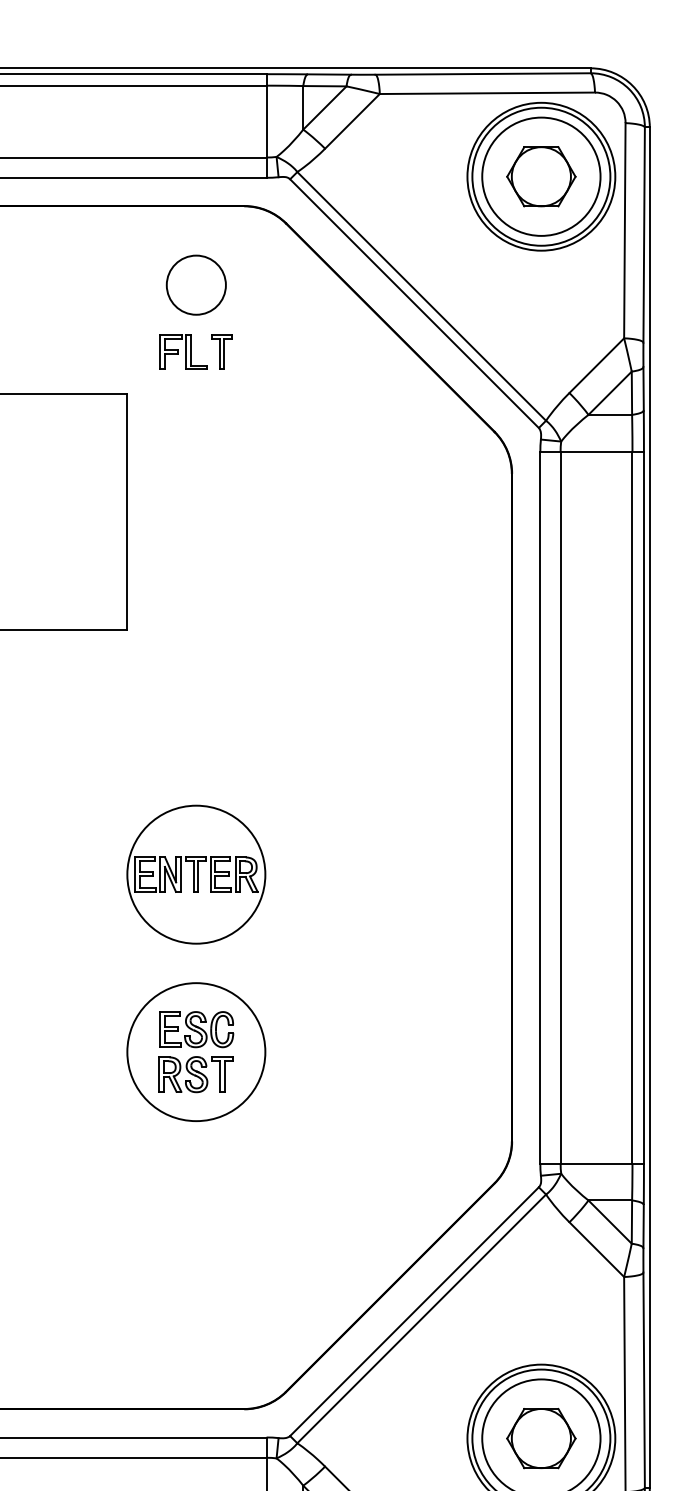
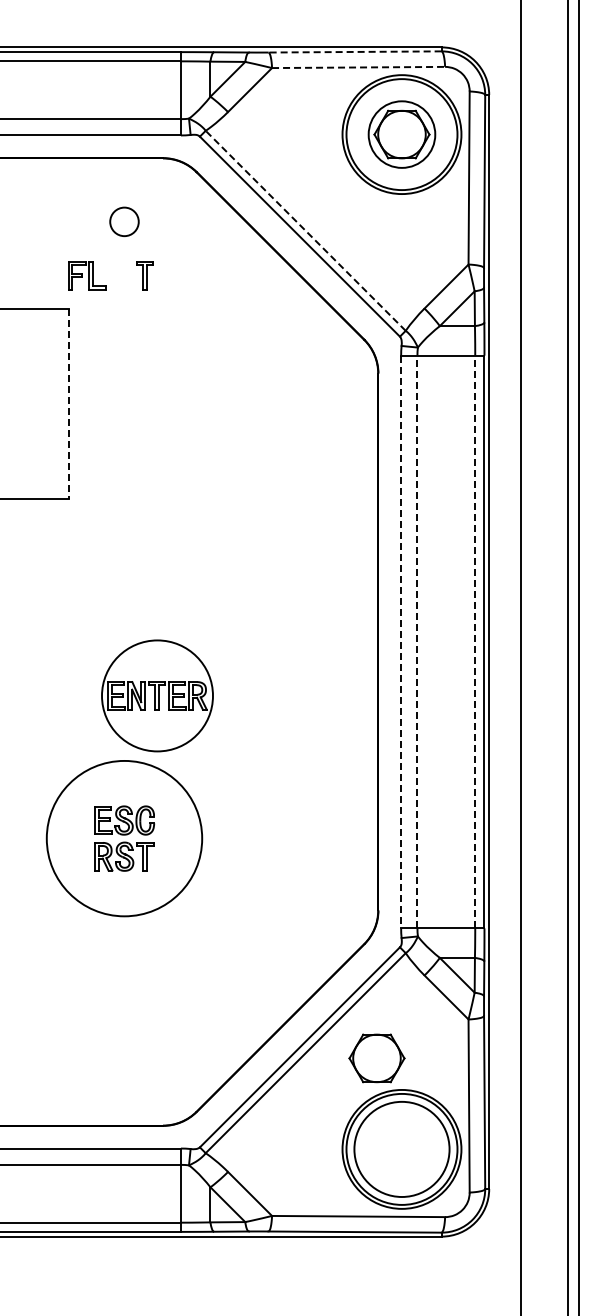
line: (483, 73) -> (355, 51), solid -> dashed
line: (487, 93) -> (358, 67), solid -> dashed
circle: (540, 176) -> (401, 134), size x0.7
circle: (196, 284) -> (124, 221), size x0.6
line: (421, 295) -> (305, 230), solid -> dashed
part: (183, 351) -> (87, 275), moved
line: (127, 512) -> (69, 404), solid -> dashed
line: (560, 807) -> (417, 641), solid -> dashed
line: (632, 807) -> (475, 641), solid -> dashed
line: (540, 808) -> (401, 642), solid -> dashed
part: (196, 874) -> (157, 695), moved
circle: (196, 1051) -> (124, 838), size x1.4
part: (540, 1438) -> (376, 1058), moved

